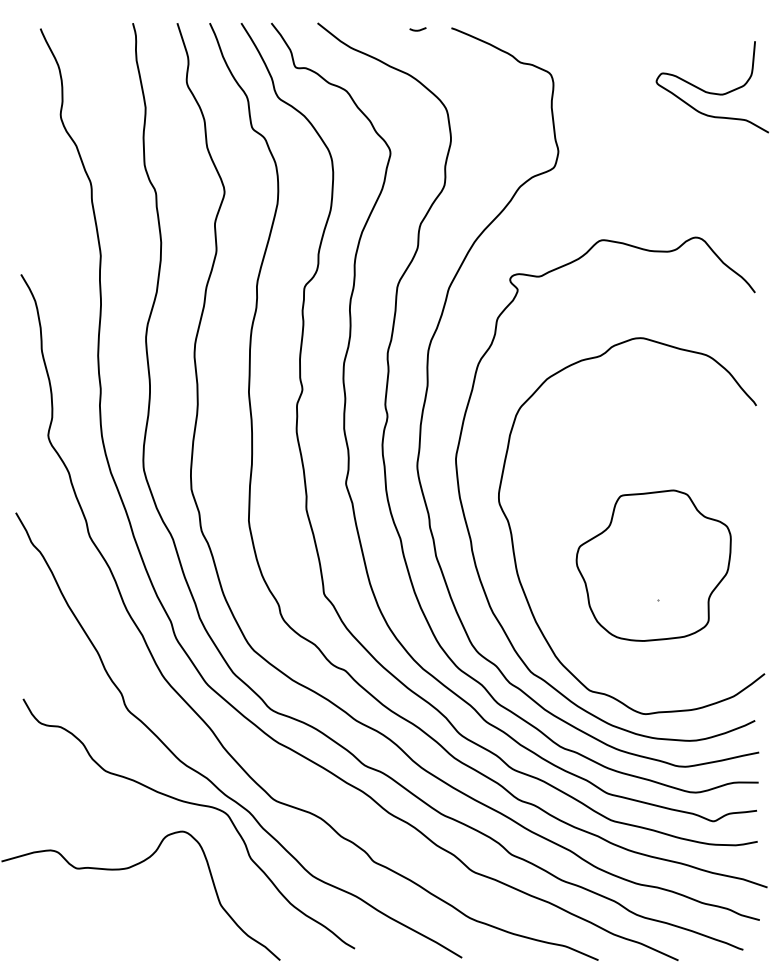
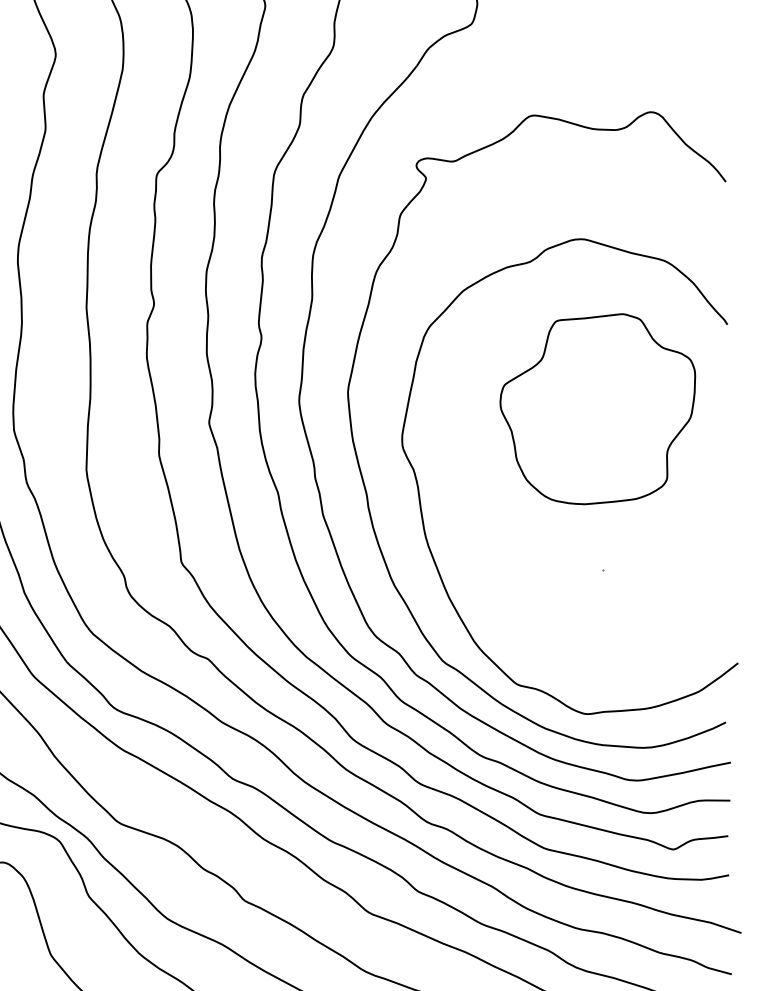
part: (653, 565) -> (597, 408), moved

